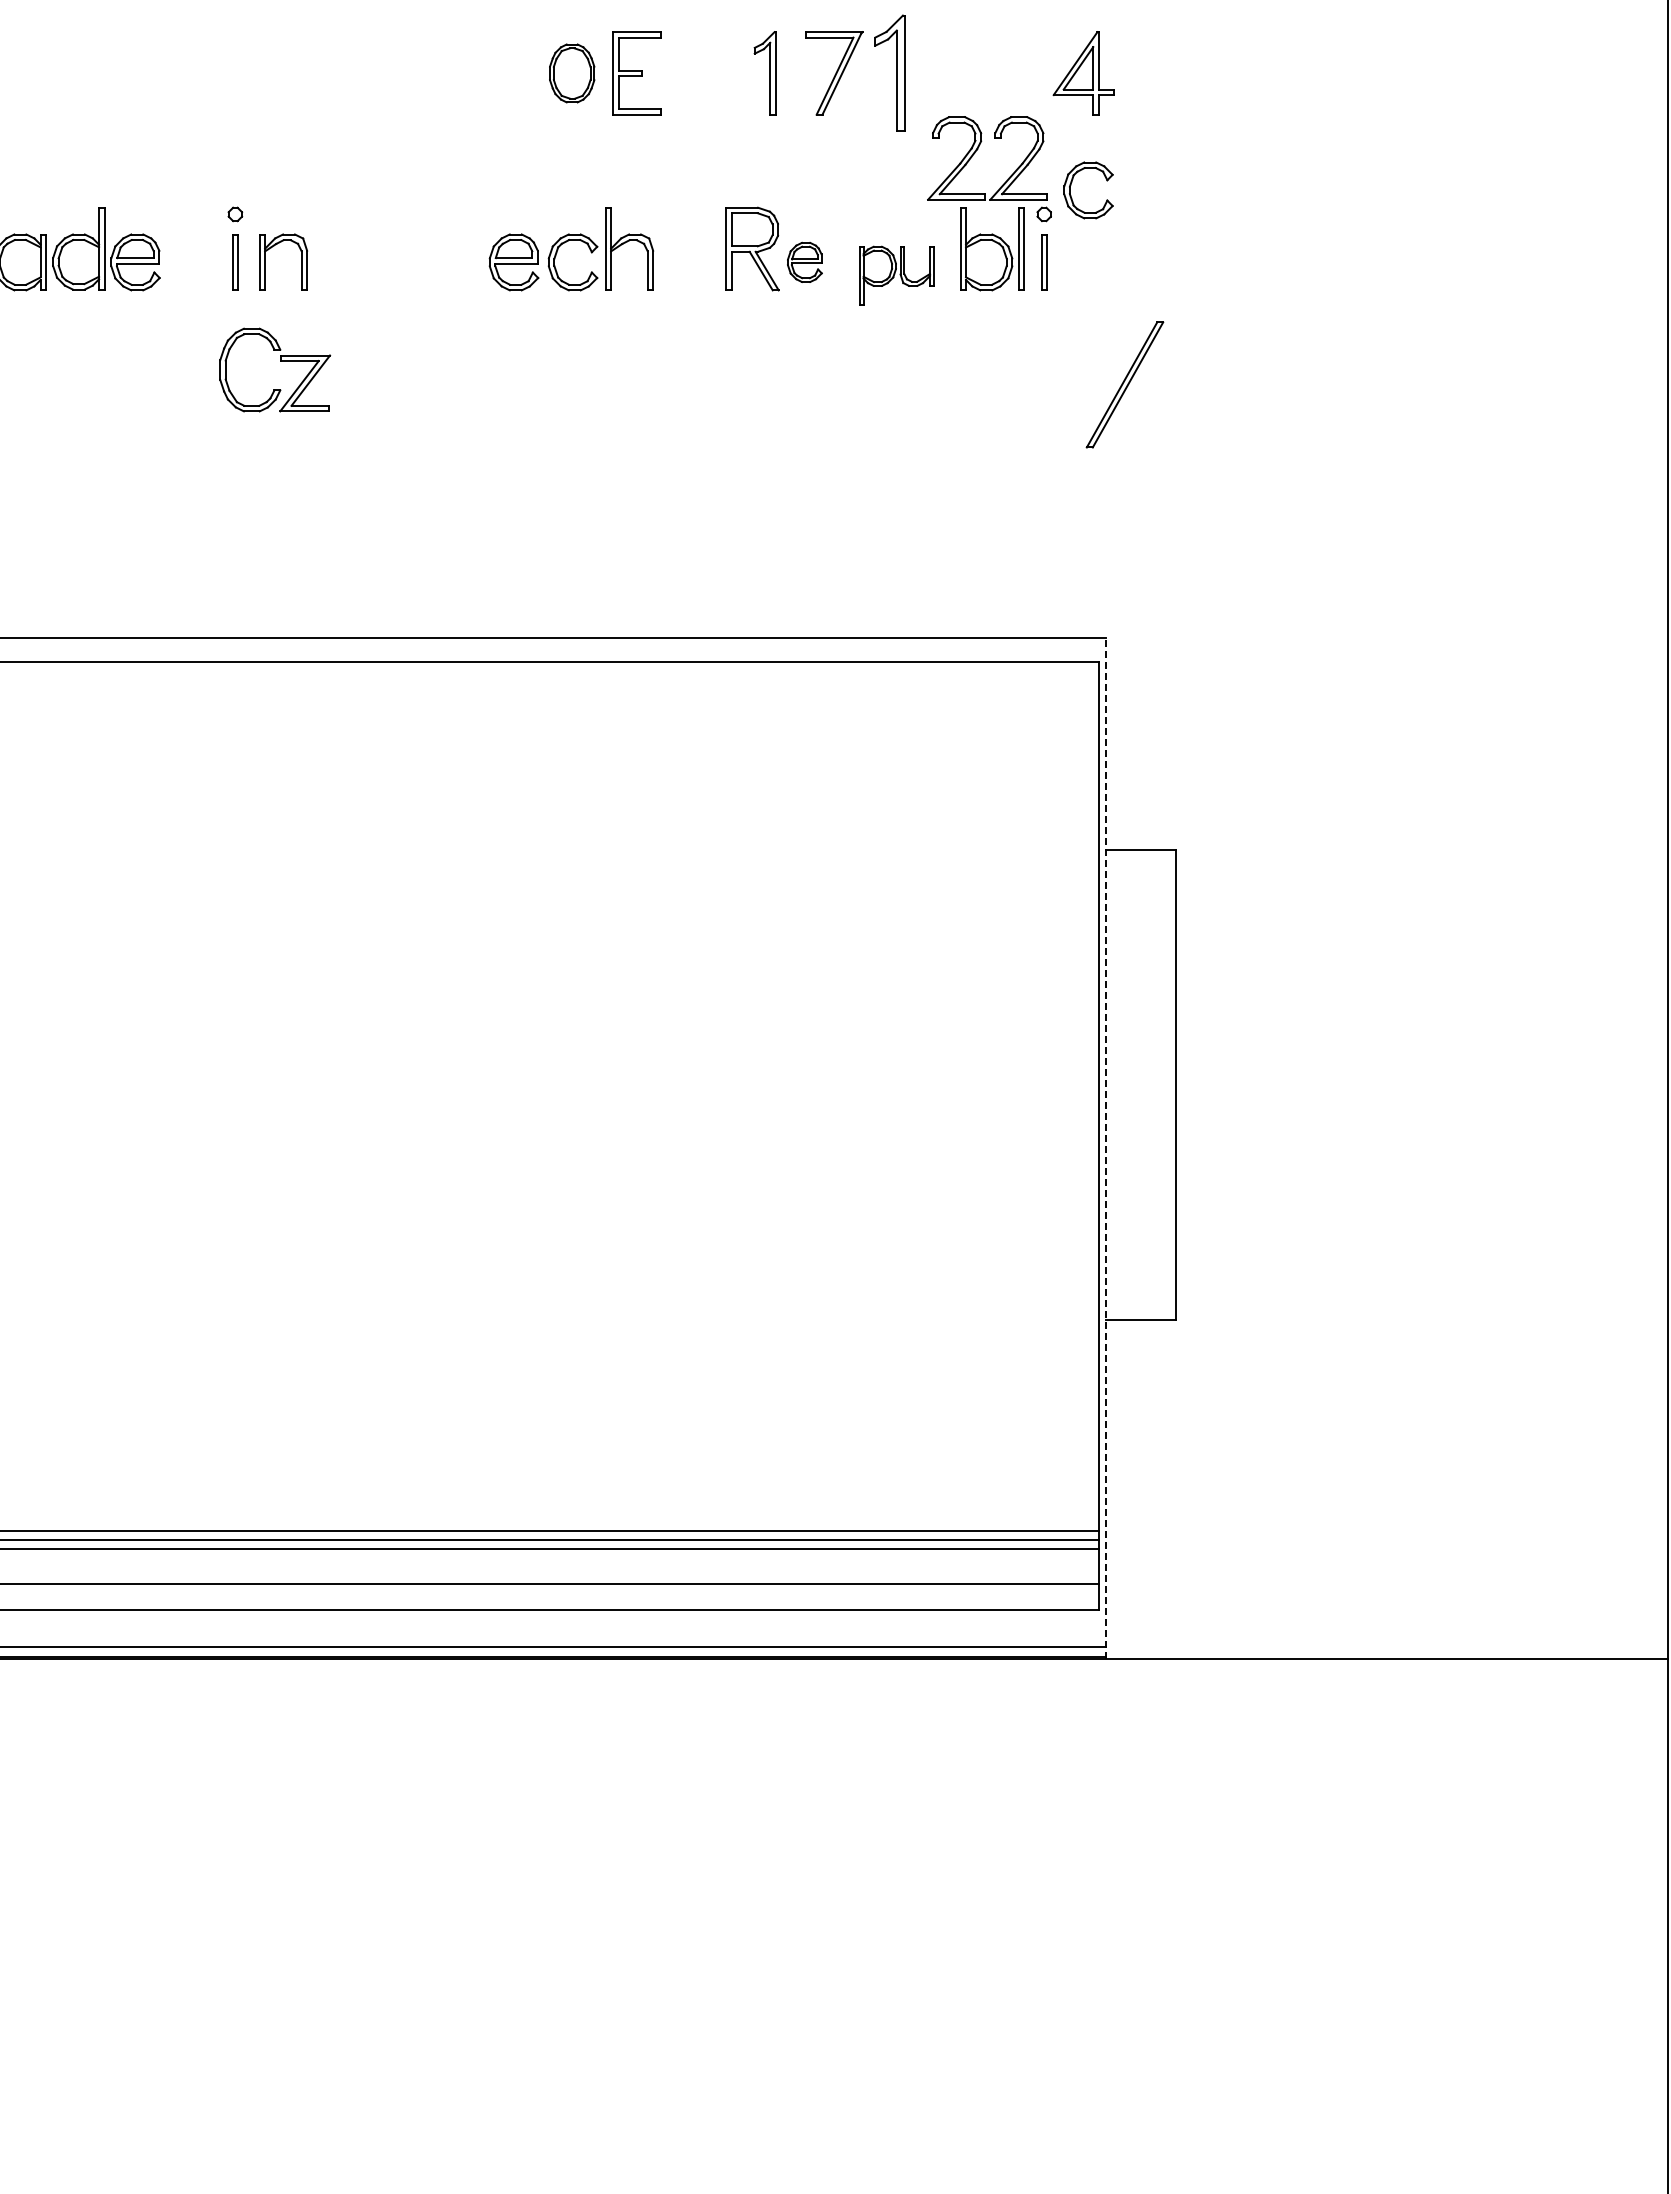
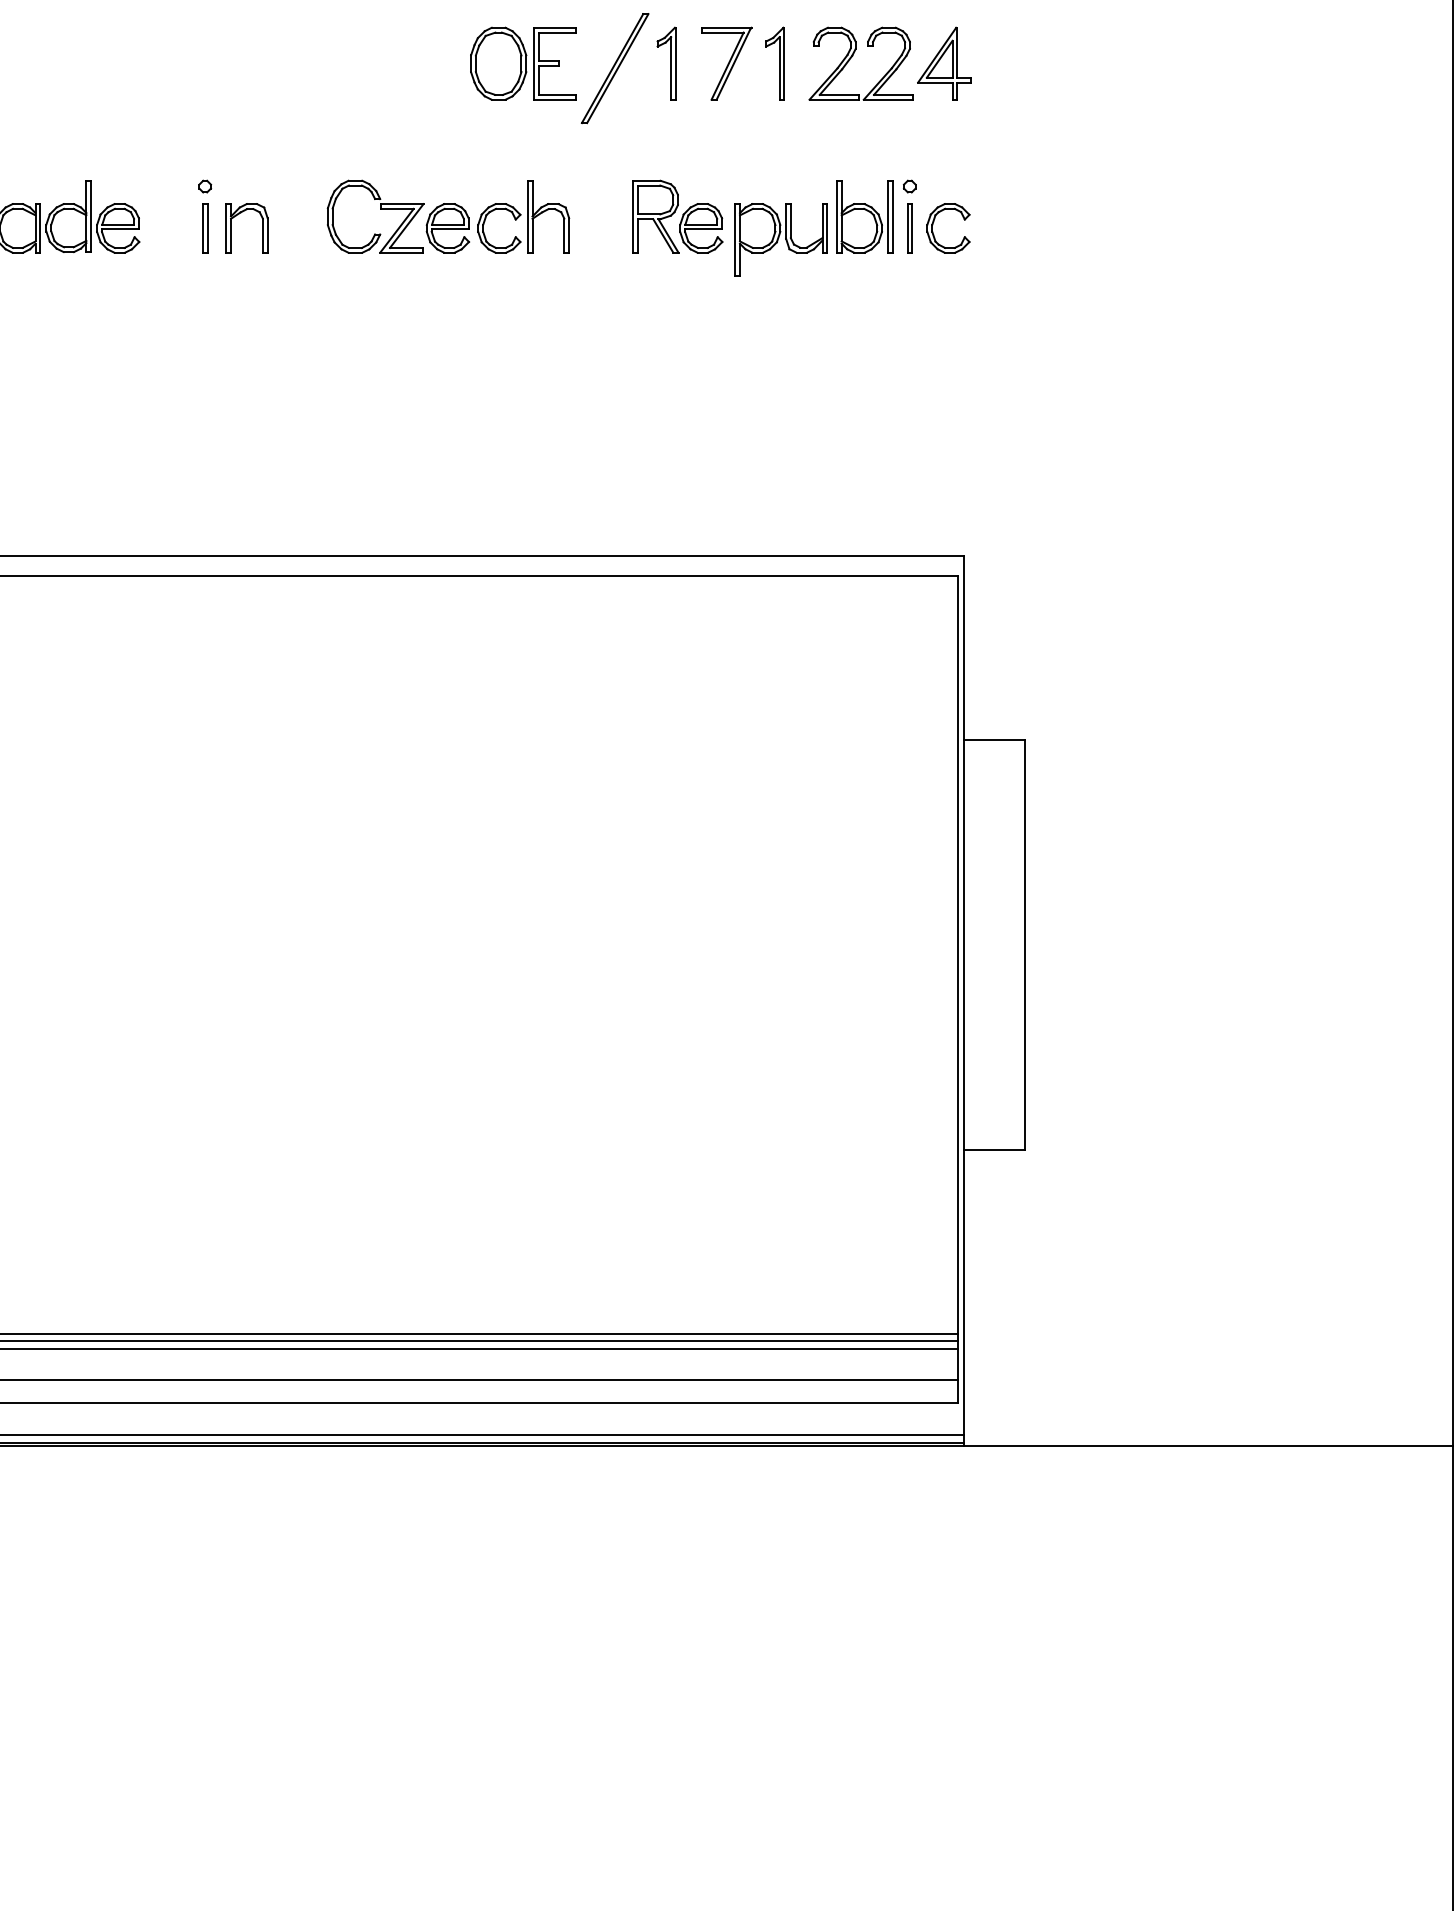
part: (571, 73) -> (498, 63), size x1.43
part: (889, 73) -> (775, 63), size x0.71
part: (978, 149) -> (853, 55), moved
part: (1071, 185) -> (933, 224), moved
part: (804, 262) -> (700, 228), size x1.43
part: (896, 275) -> (781, 239), size x1.43
part: (280, 361) -> (380, 209), moved
part: (1124, 384) -> (614, 68), moved
line: (1105, 1148) -> (963, 1000), dashed -> solid

